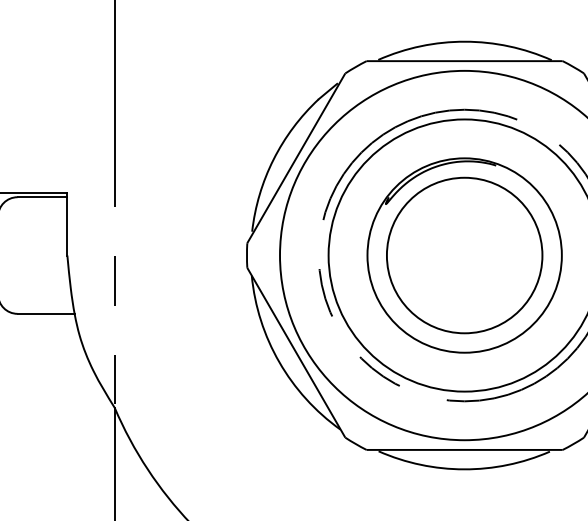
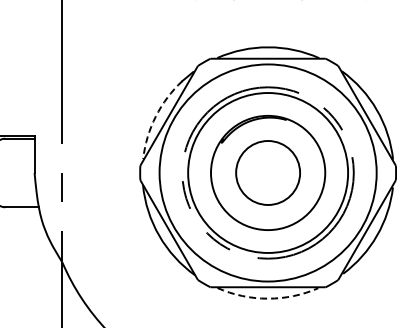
arc: (273, 159) -> (155, 116), solid -> dashed
circle: (463, 254) -> (267, 172), size x0.7
arc: (463, 469) -> (267, 298), solid -> dashed

